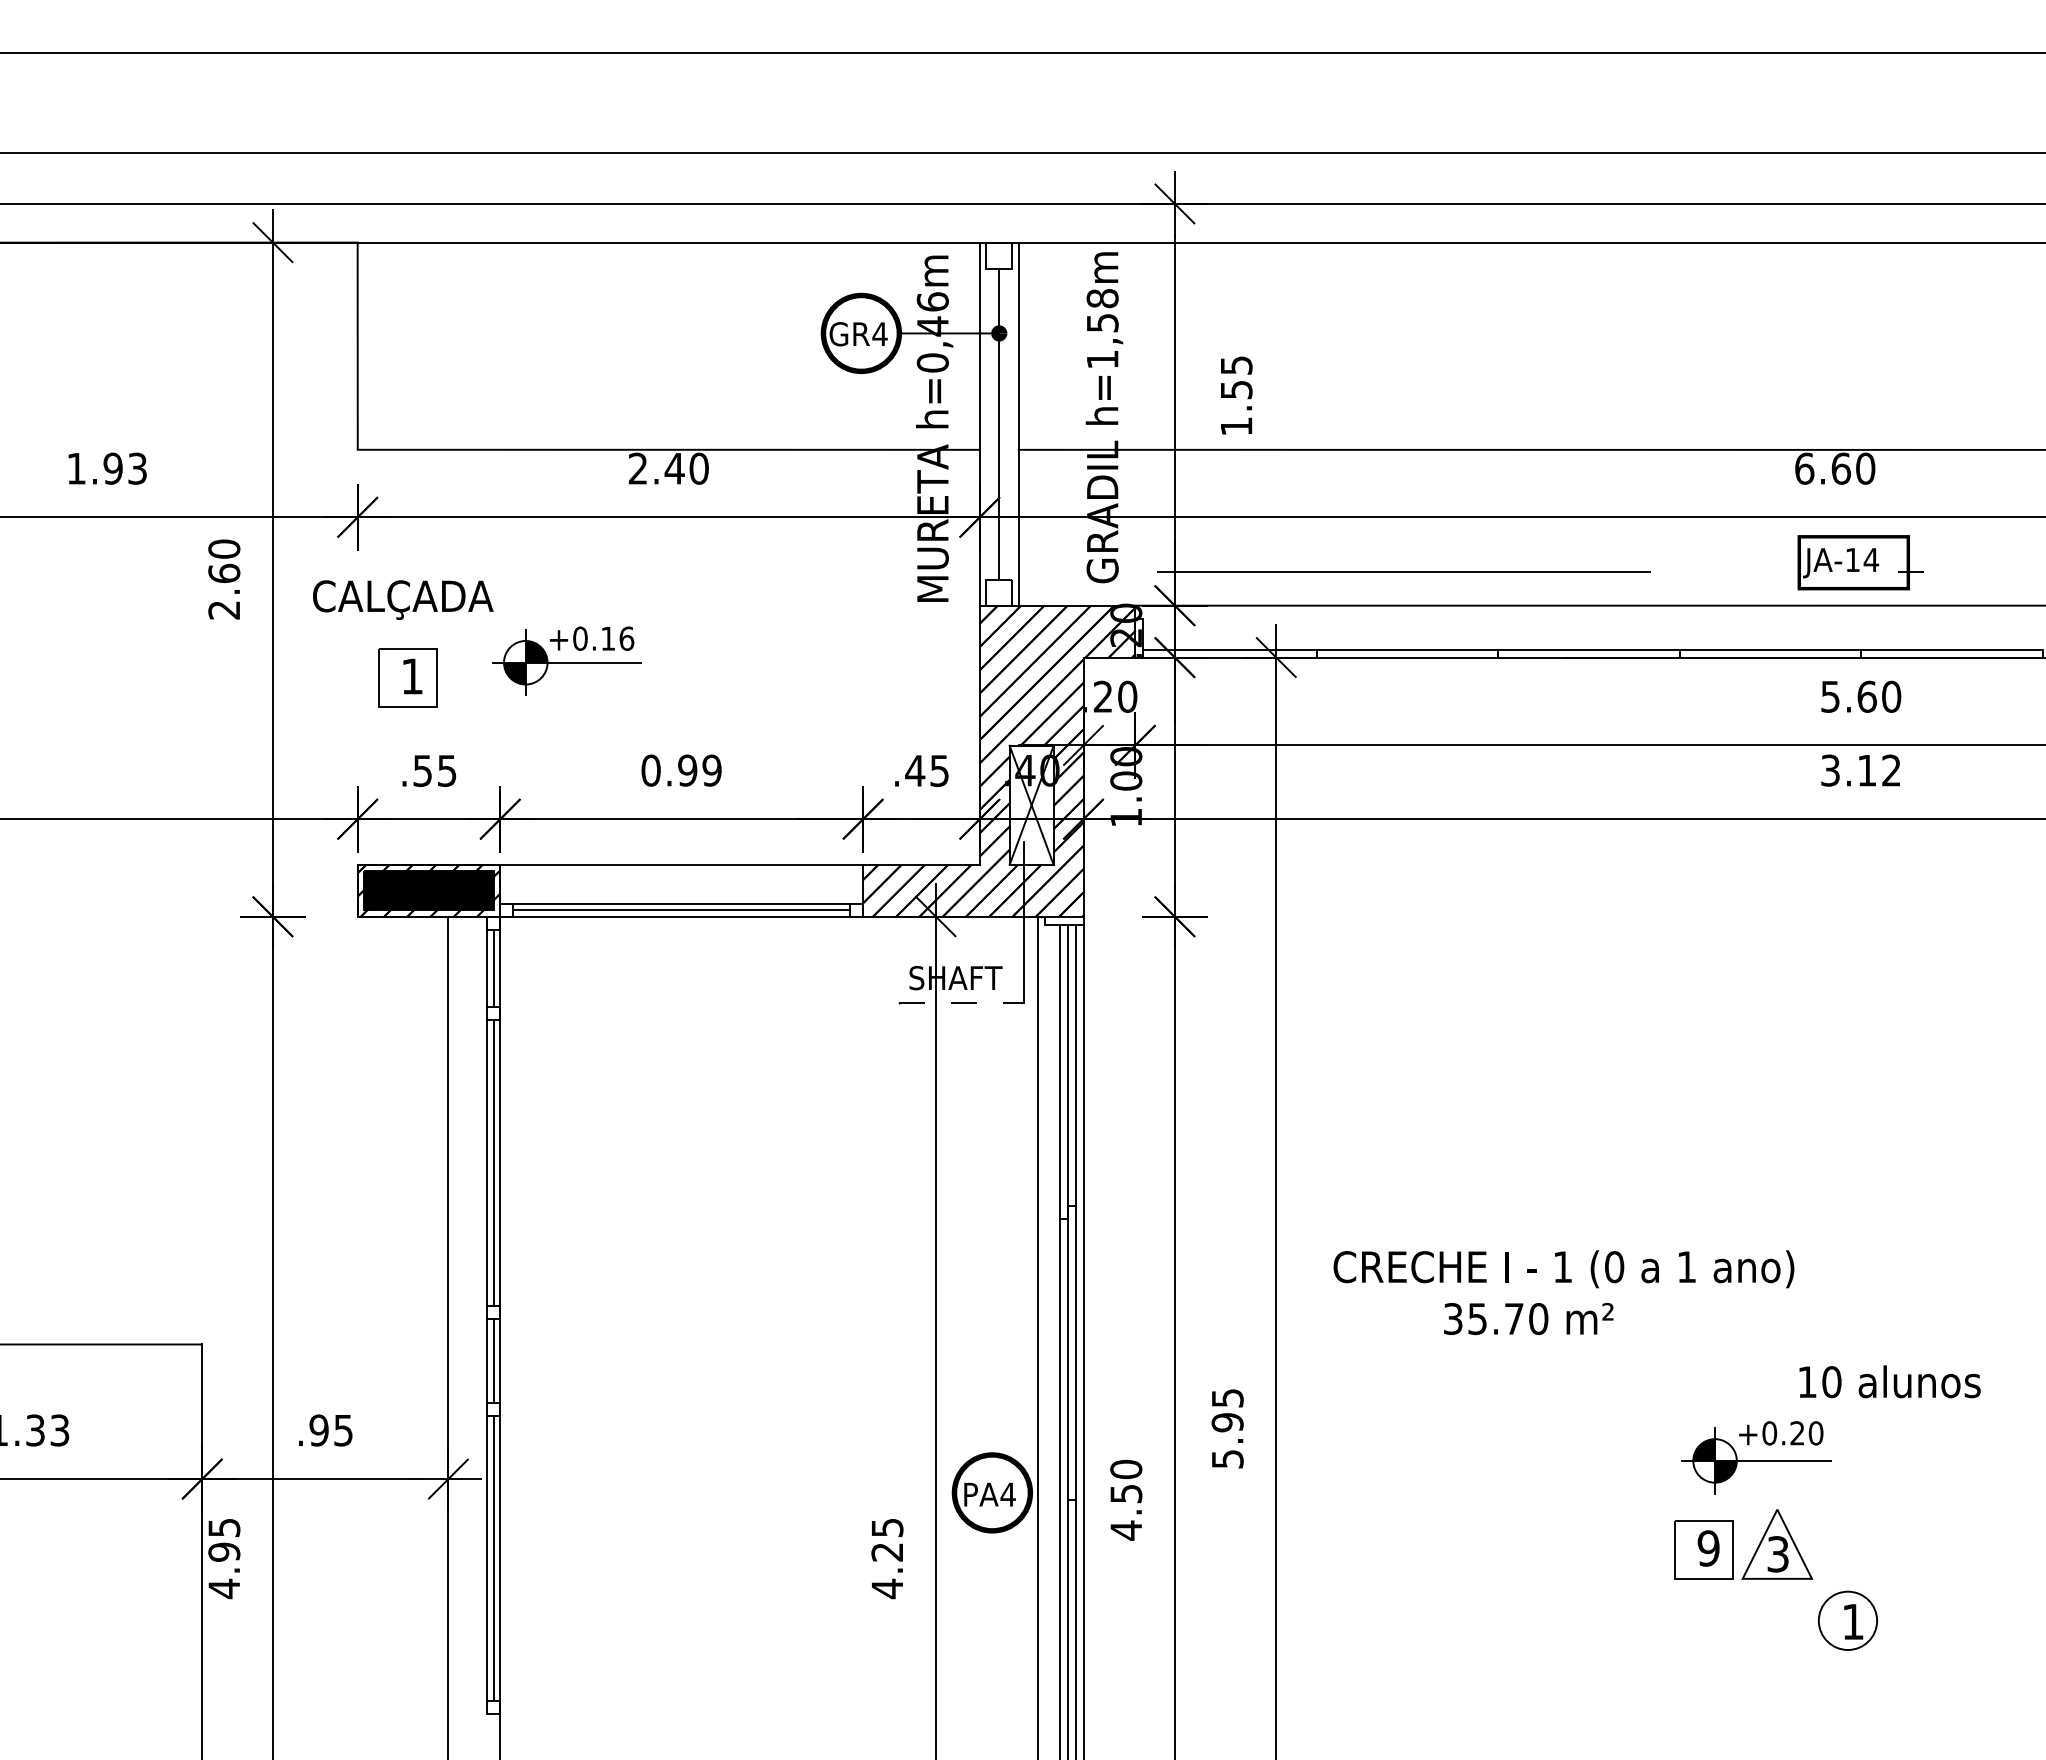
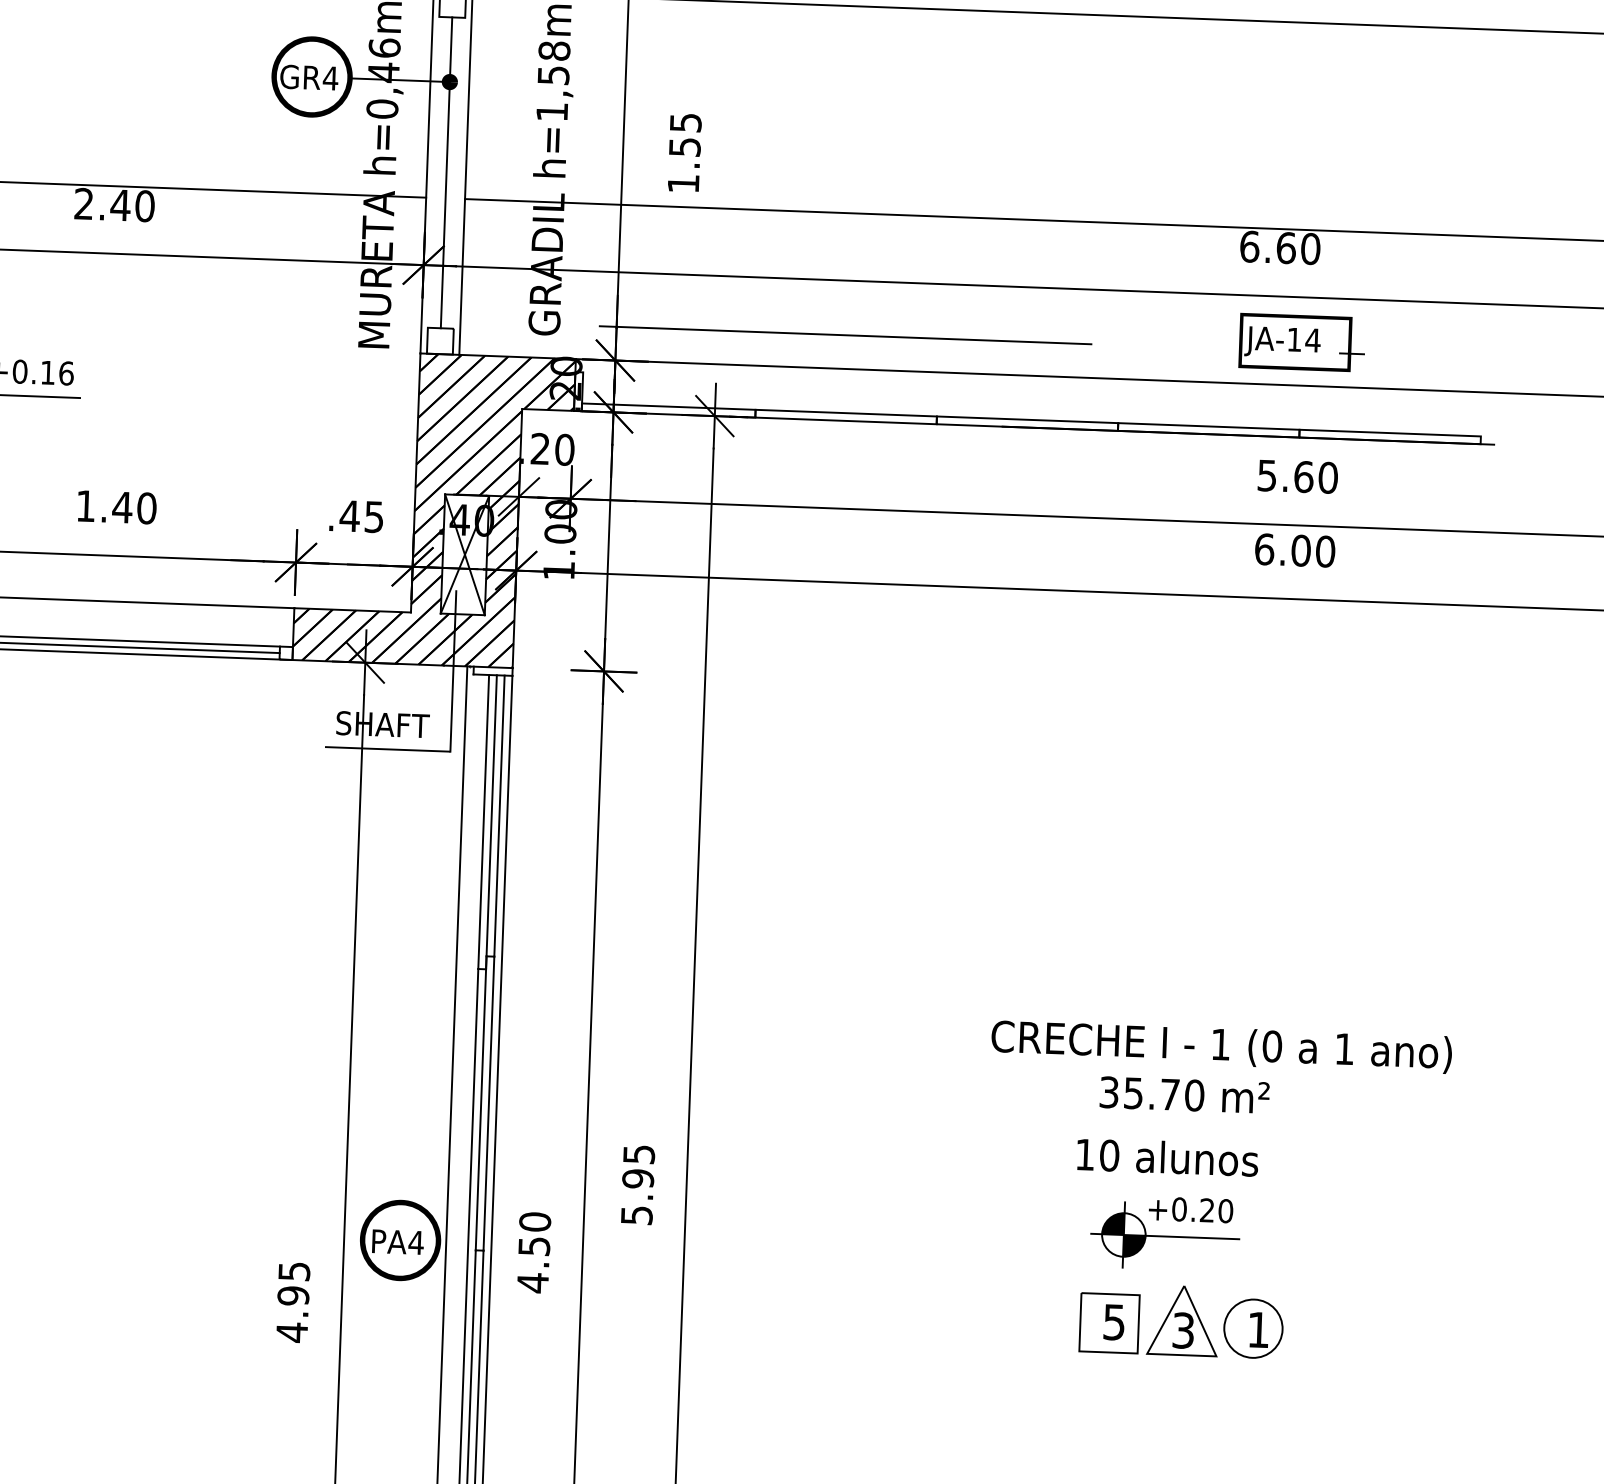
text: (681, 770) -> (116, 507), 0.99 -> 1.40
text: (1861, 770) -> (1295, 550), 3.12 -> 6.00
line: (961, 1002) -> (387, 749), dashed -> solid
text: (1563, 1292) -> (1220, 1070), moved
text: (1889, 1381) -> (1167, 1157), moved
text: (1708, 1548) -> (1114, 1322), 9 -> 5
text: (887, 1551) -> (293, 1295), 4.25 -> 4.95
part: (1847, 1620) -> (1252, 1328), moved

